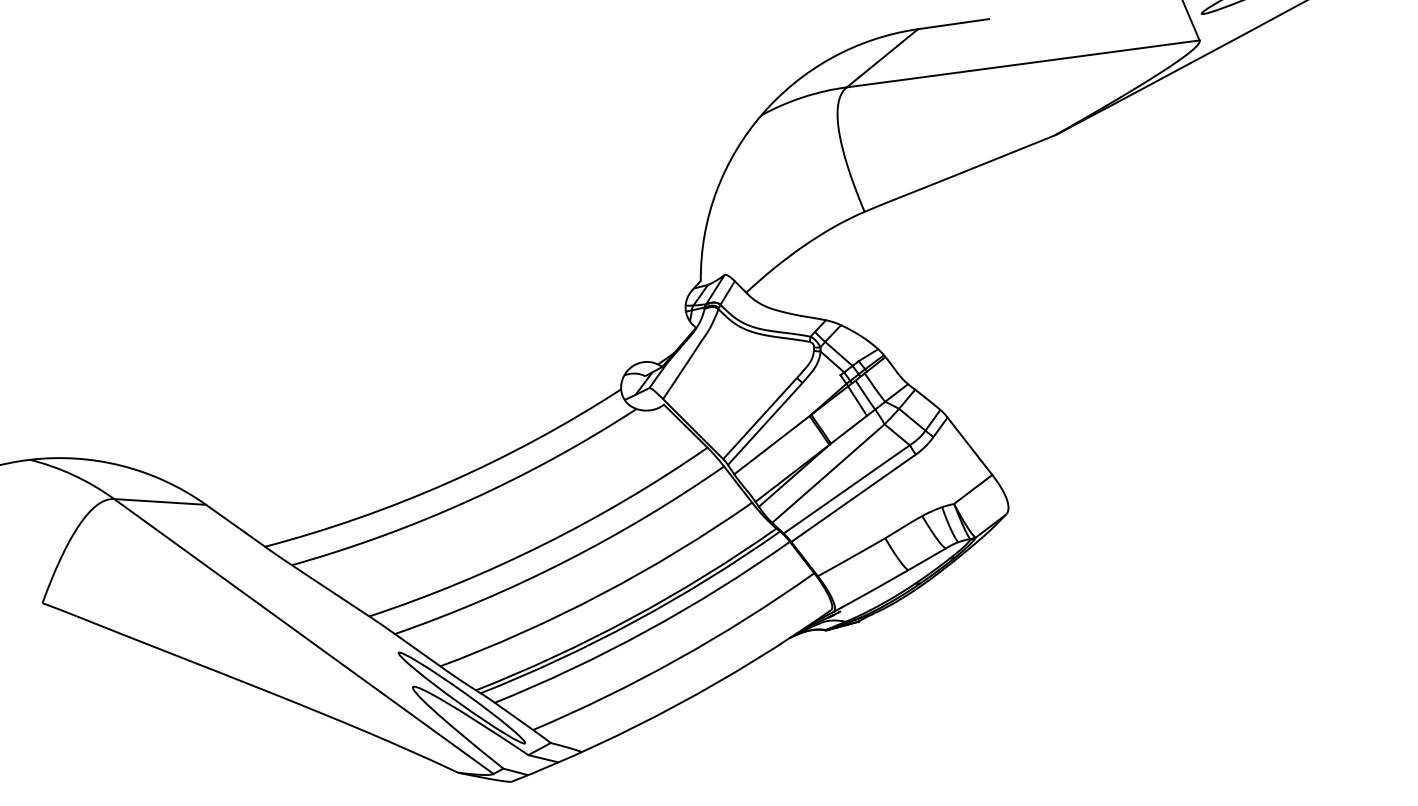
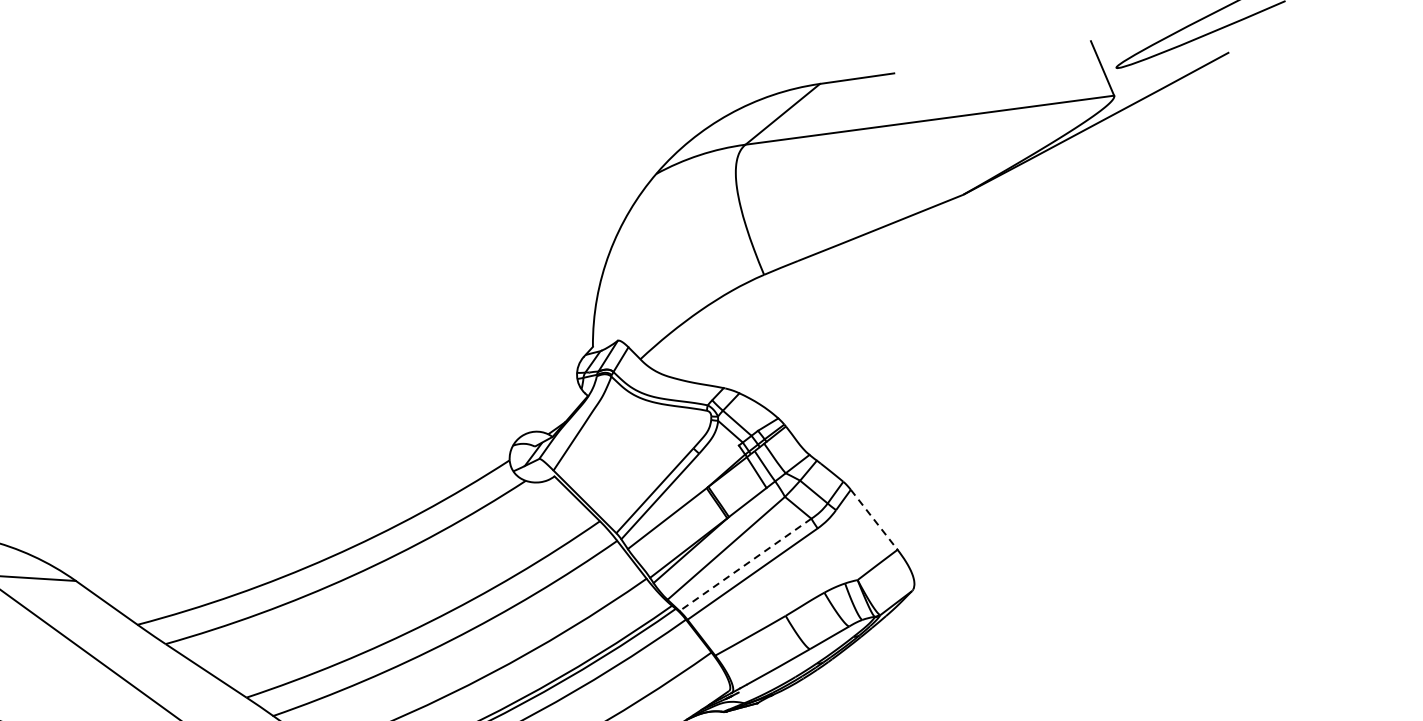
line: (970, 446) -> (874, 520), solid -> dashed
line: (846, 489) -> (745, 564), solid -> dashed

